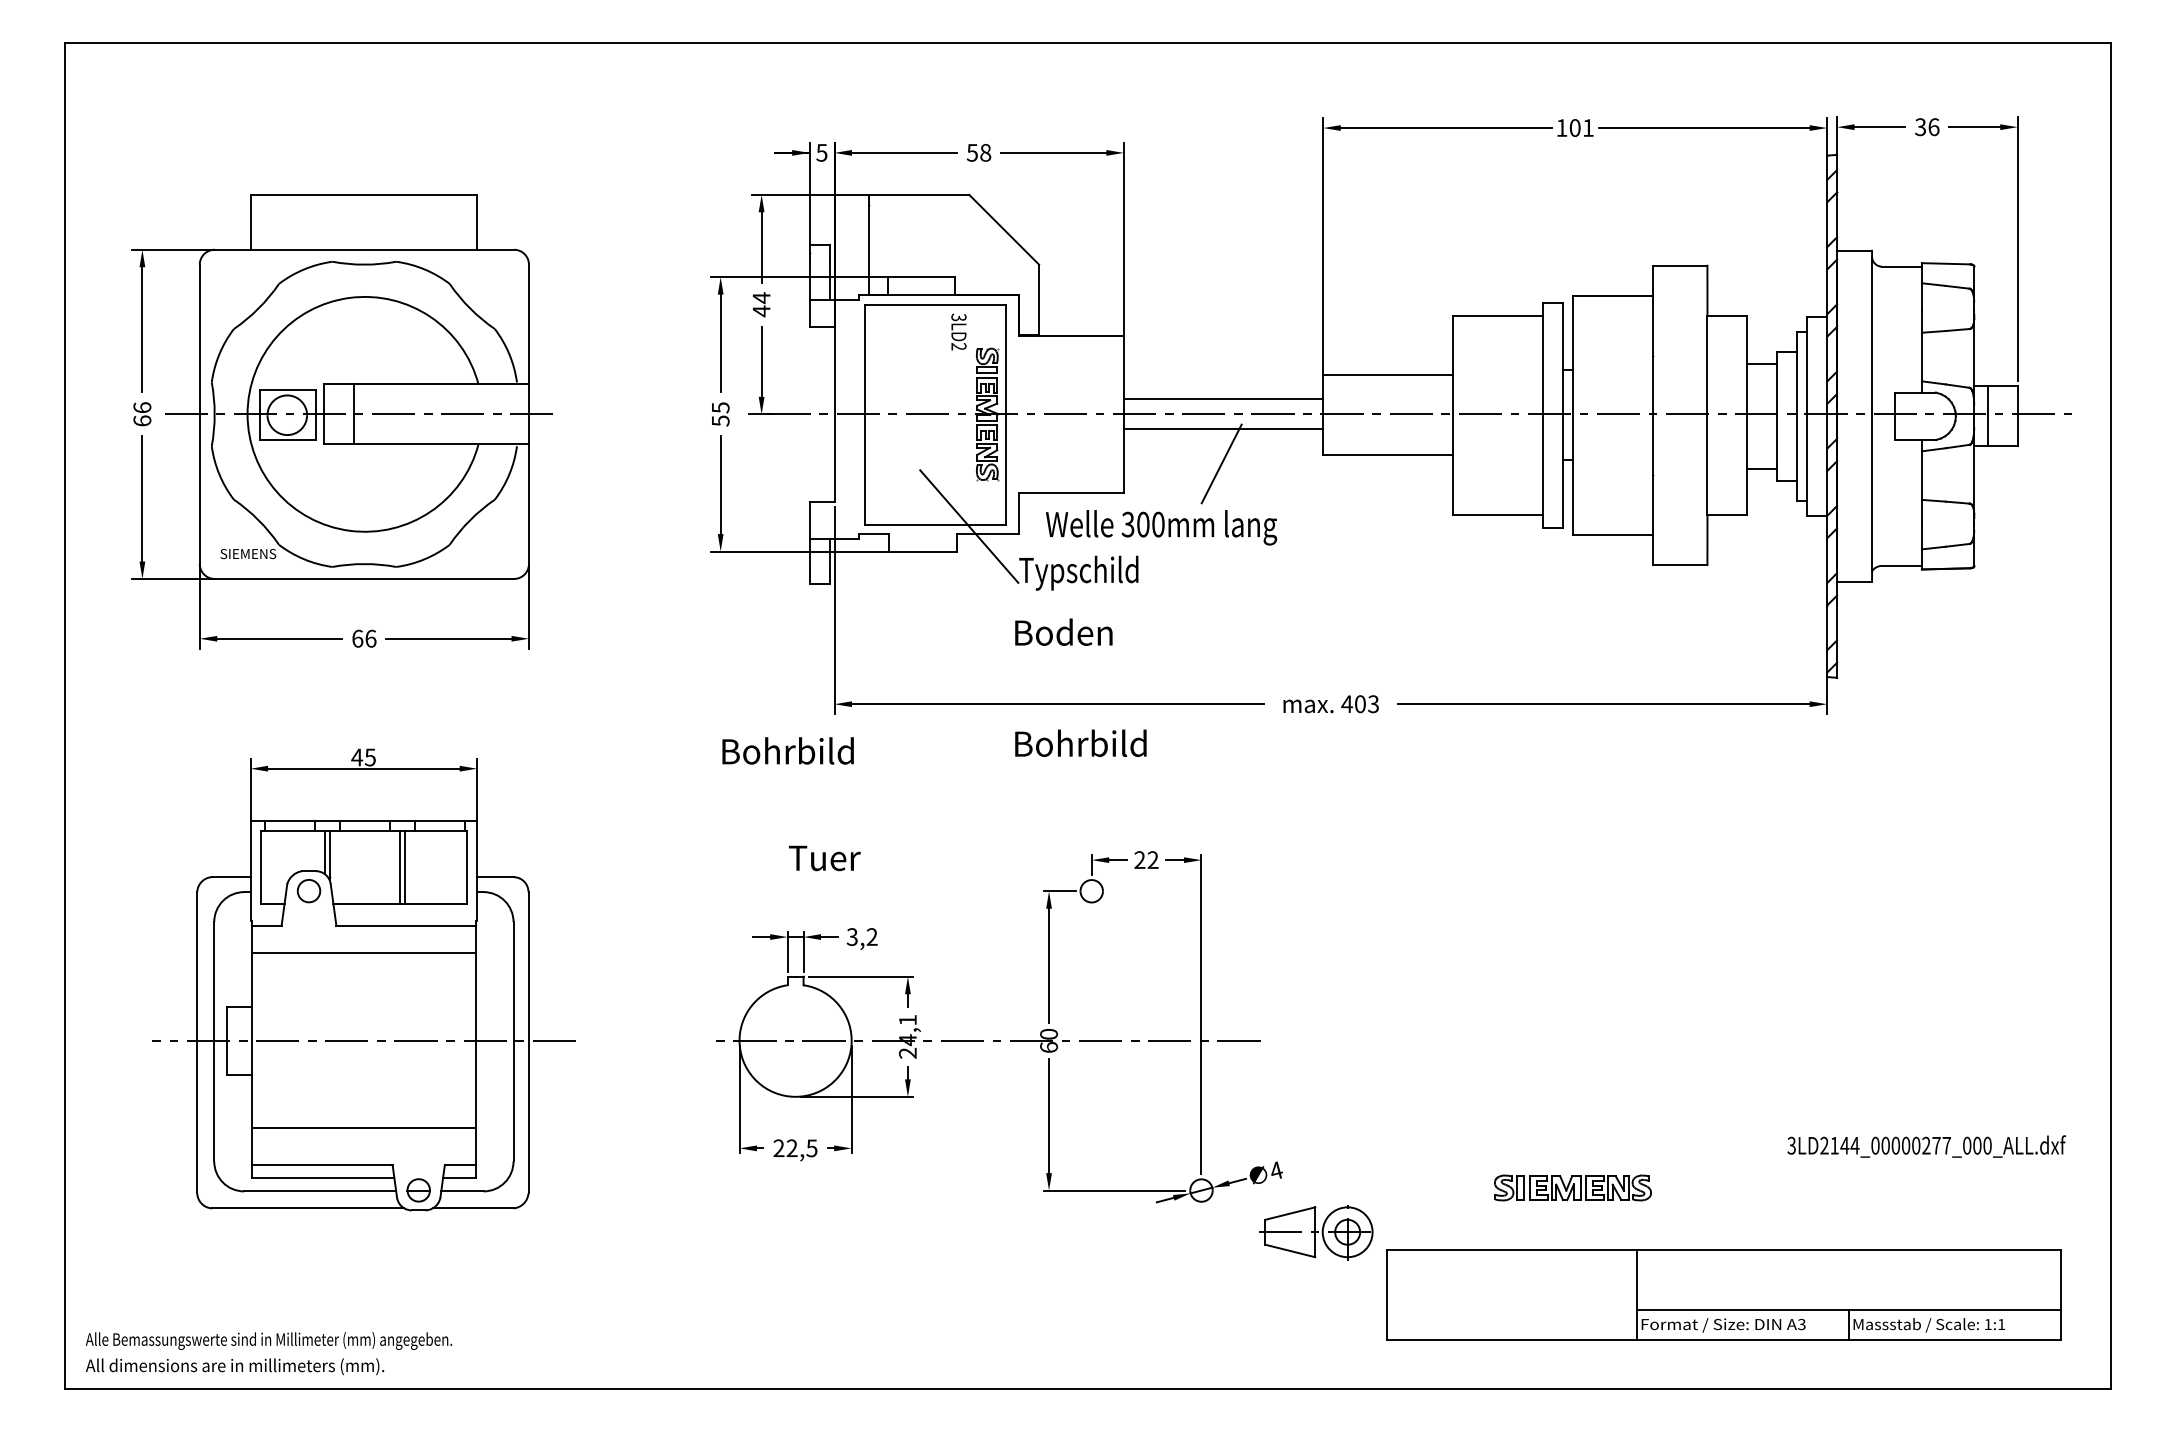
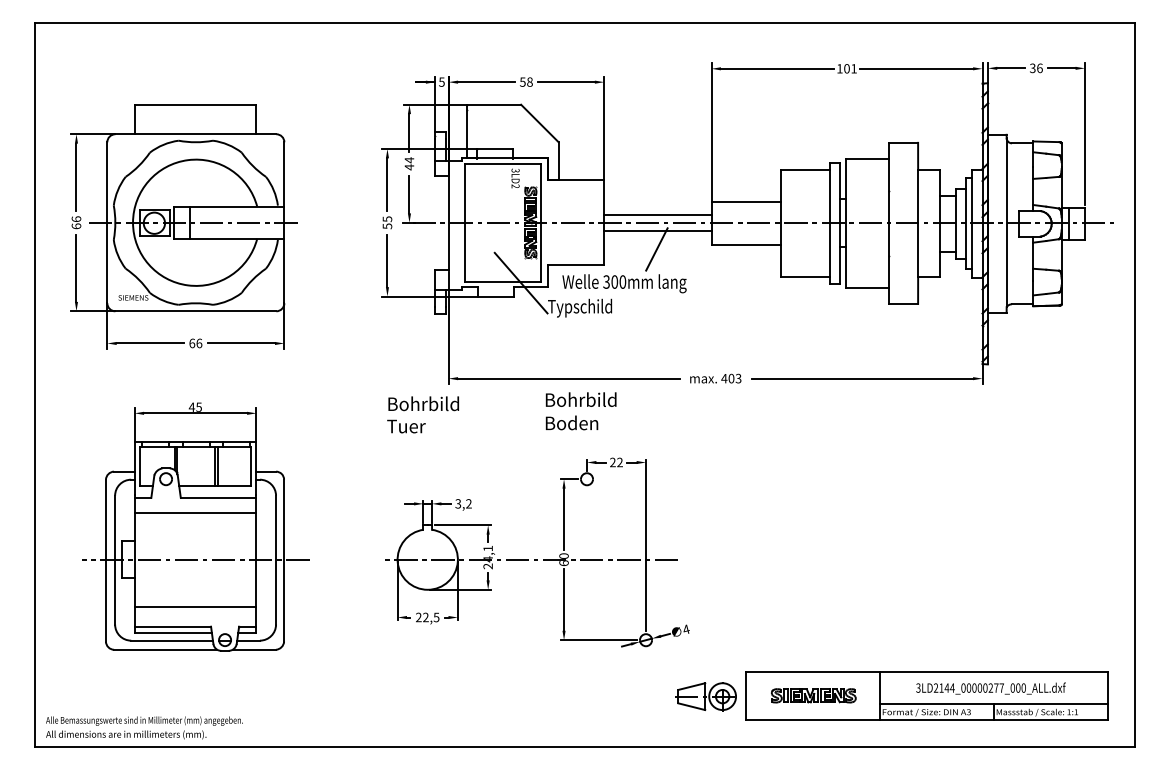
text: (1062, 631) -> (571, 422), moved
text: (824, 858) -> (406, 426), moved
text: (1925, 1146) -> (990, 688), moved
part: (1572, 1187) -> (813, 695), moved
part: (1315, 1232) -> (705, 696), moved

